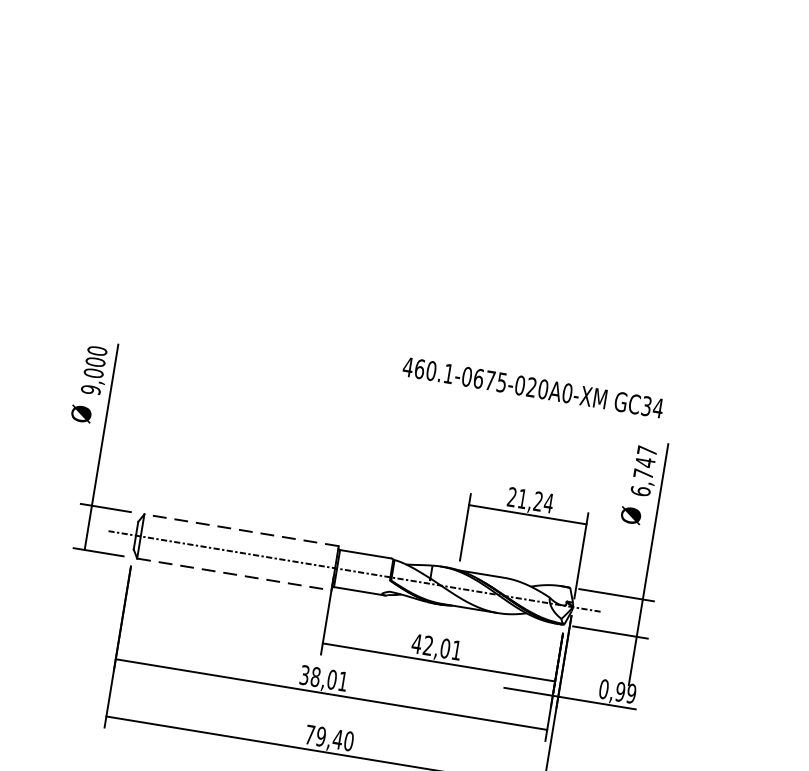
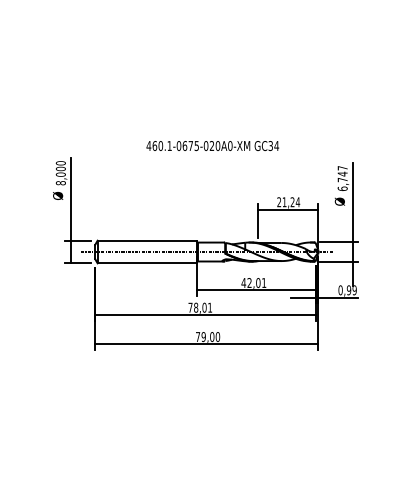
text: (532, 388) -> (212, 146), moved
text: (90, 390) -> (60, 183), 9,000 -> 8,000
line: (242, 529) -> (147, 240), dashed -> solid
line: (234, 574) -> (147, 263), dashed -> solid
text: (304, 674) -> (190, 307), 38,01 -> 78,01
text: (338, 740) -> (212, 337), 79,40 -> 79,00

